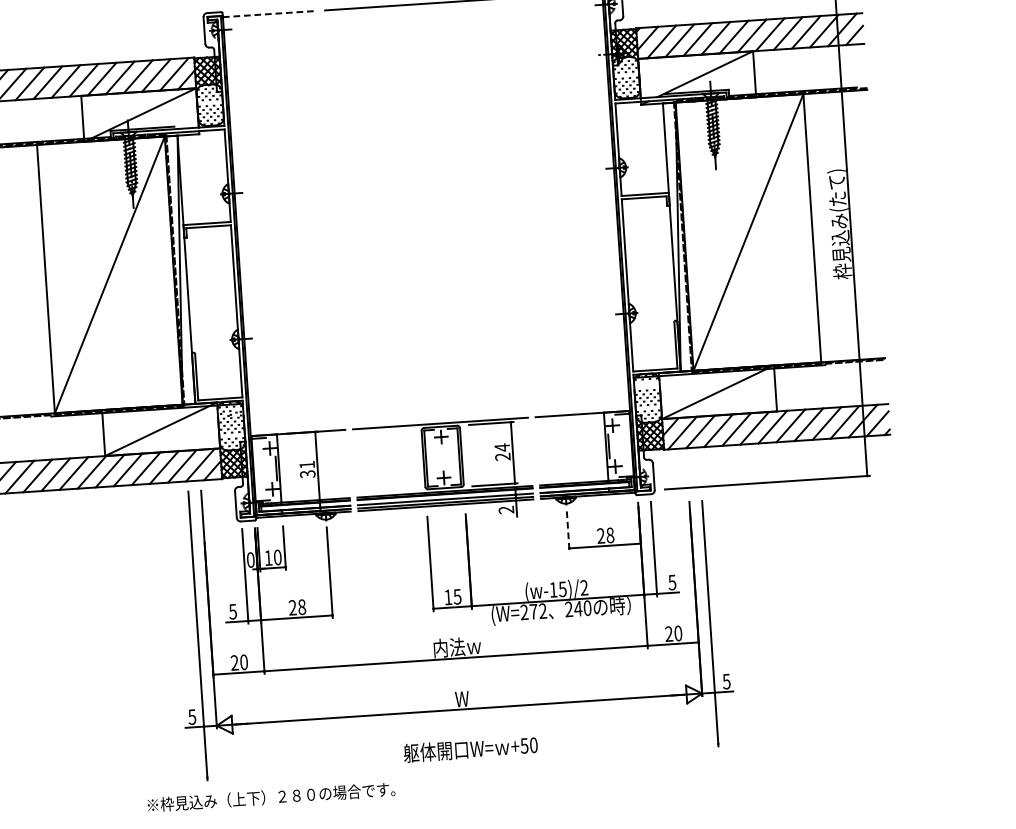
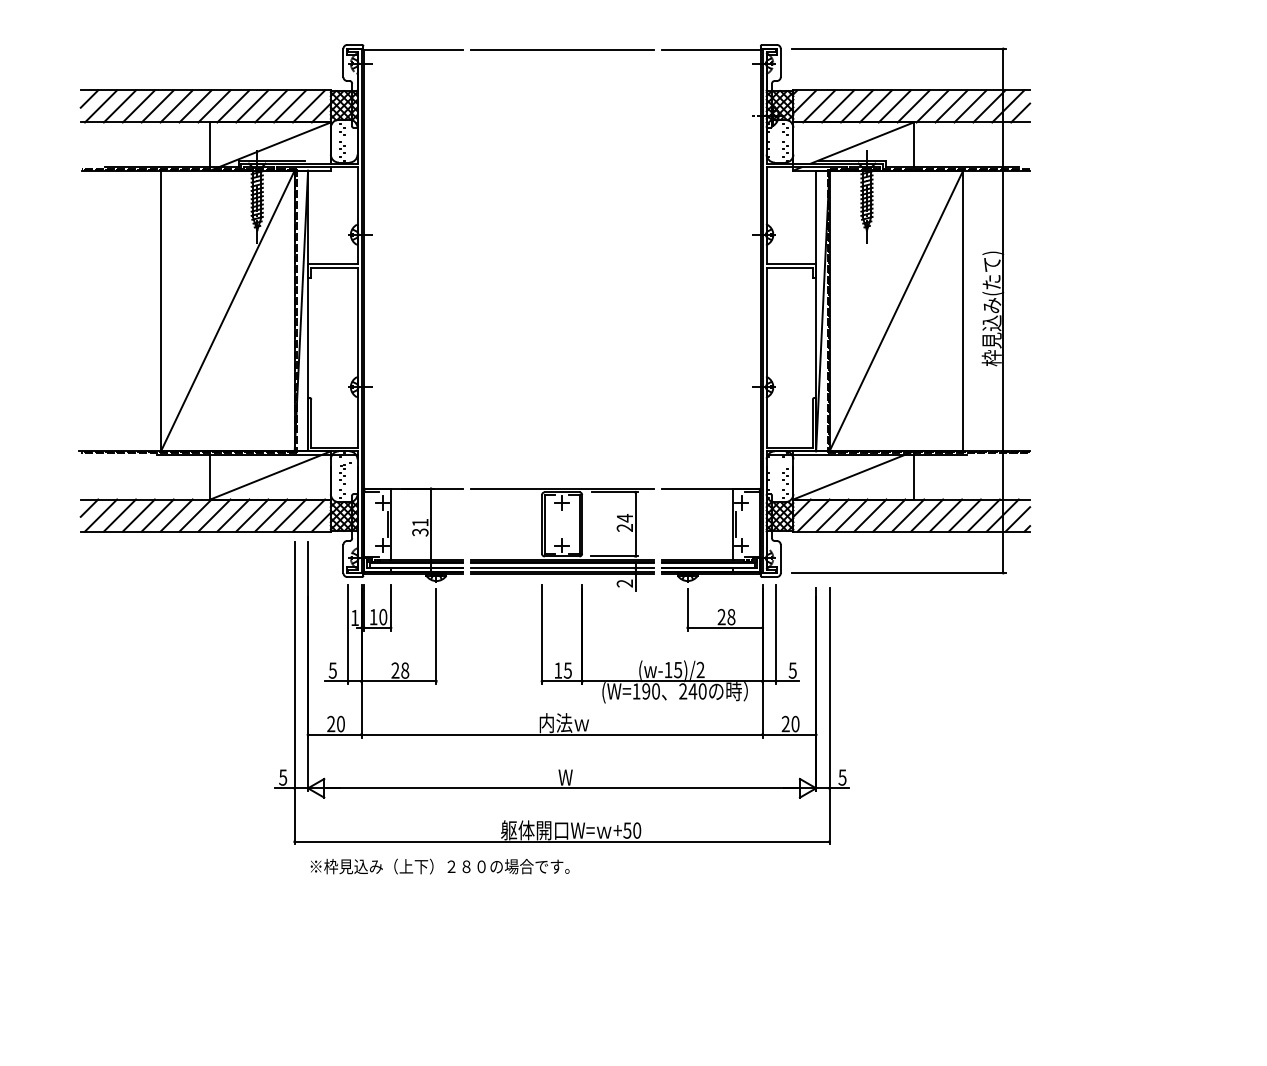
line: (270, 14) -> (413, 50), dashed -> solid
line: (567, 530) -> (687, 609), dashed -> solid
text: (250, 559) -> (354, 617), 0 -> 1
text: (532, 611) -> (645, 691), (W=272 -> (W=190
line: (462, 760) -> (561, 841), added
text: (270, 797) -> (439, 866), moved

